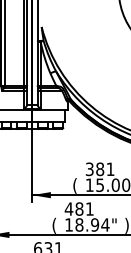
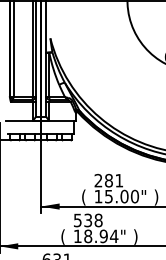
text: (89, 169) -> (98, 180), 381 -> 281
text: (78, 209) -> (87, 220), 481 -> 538

